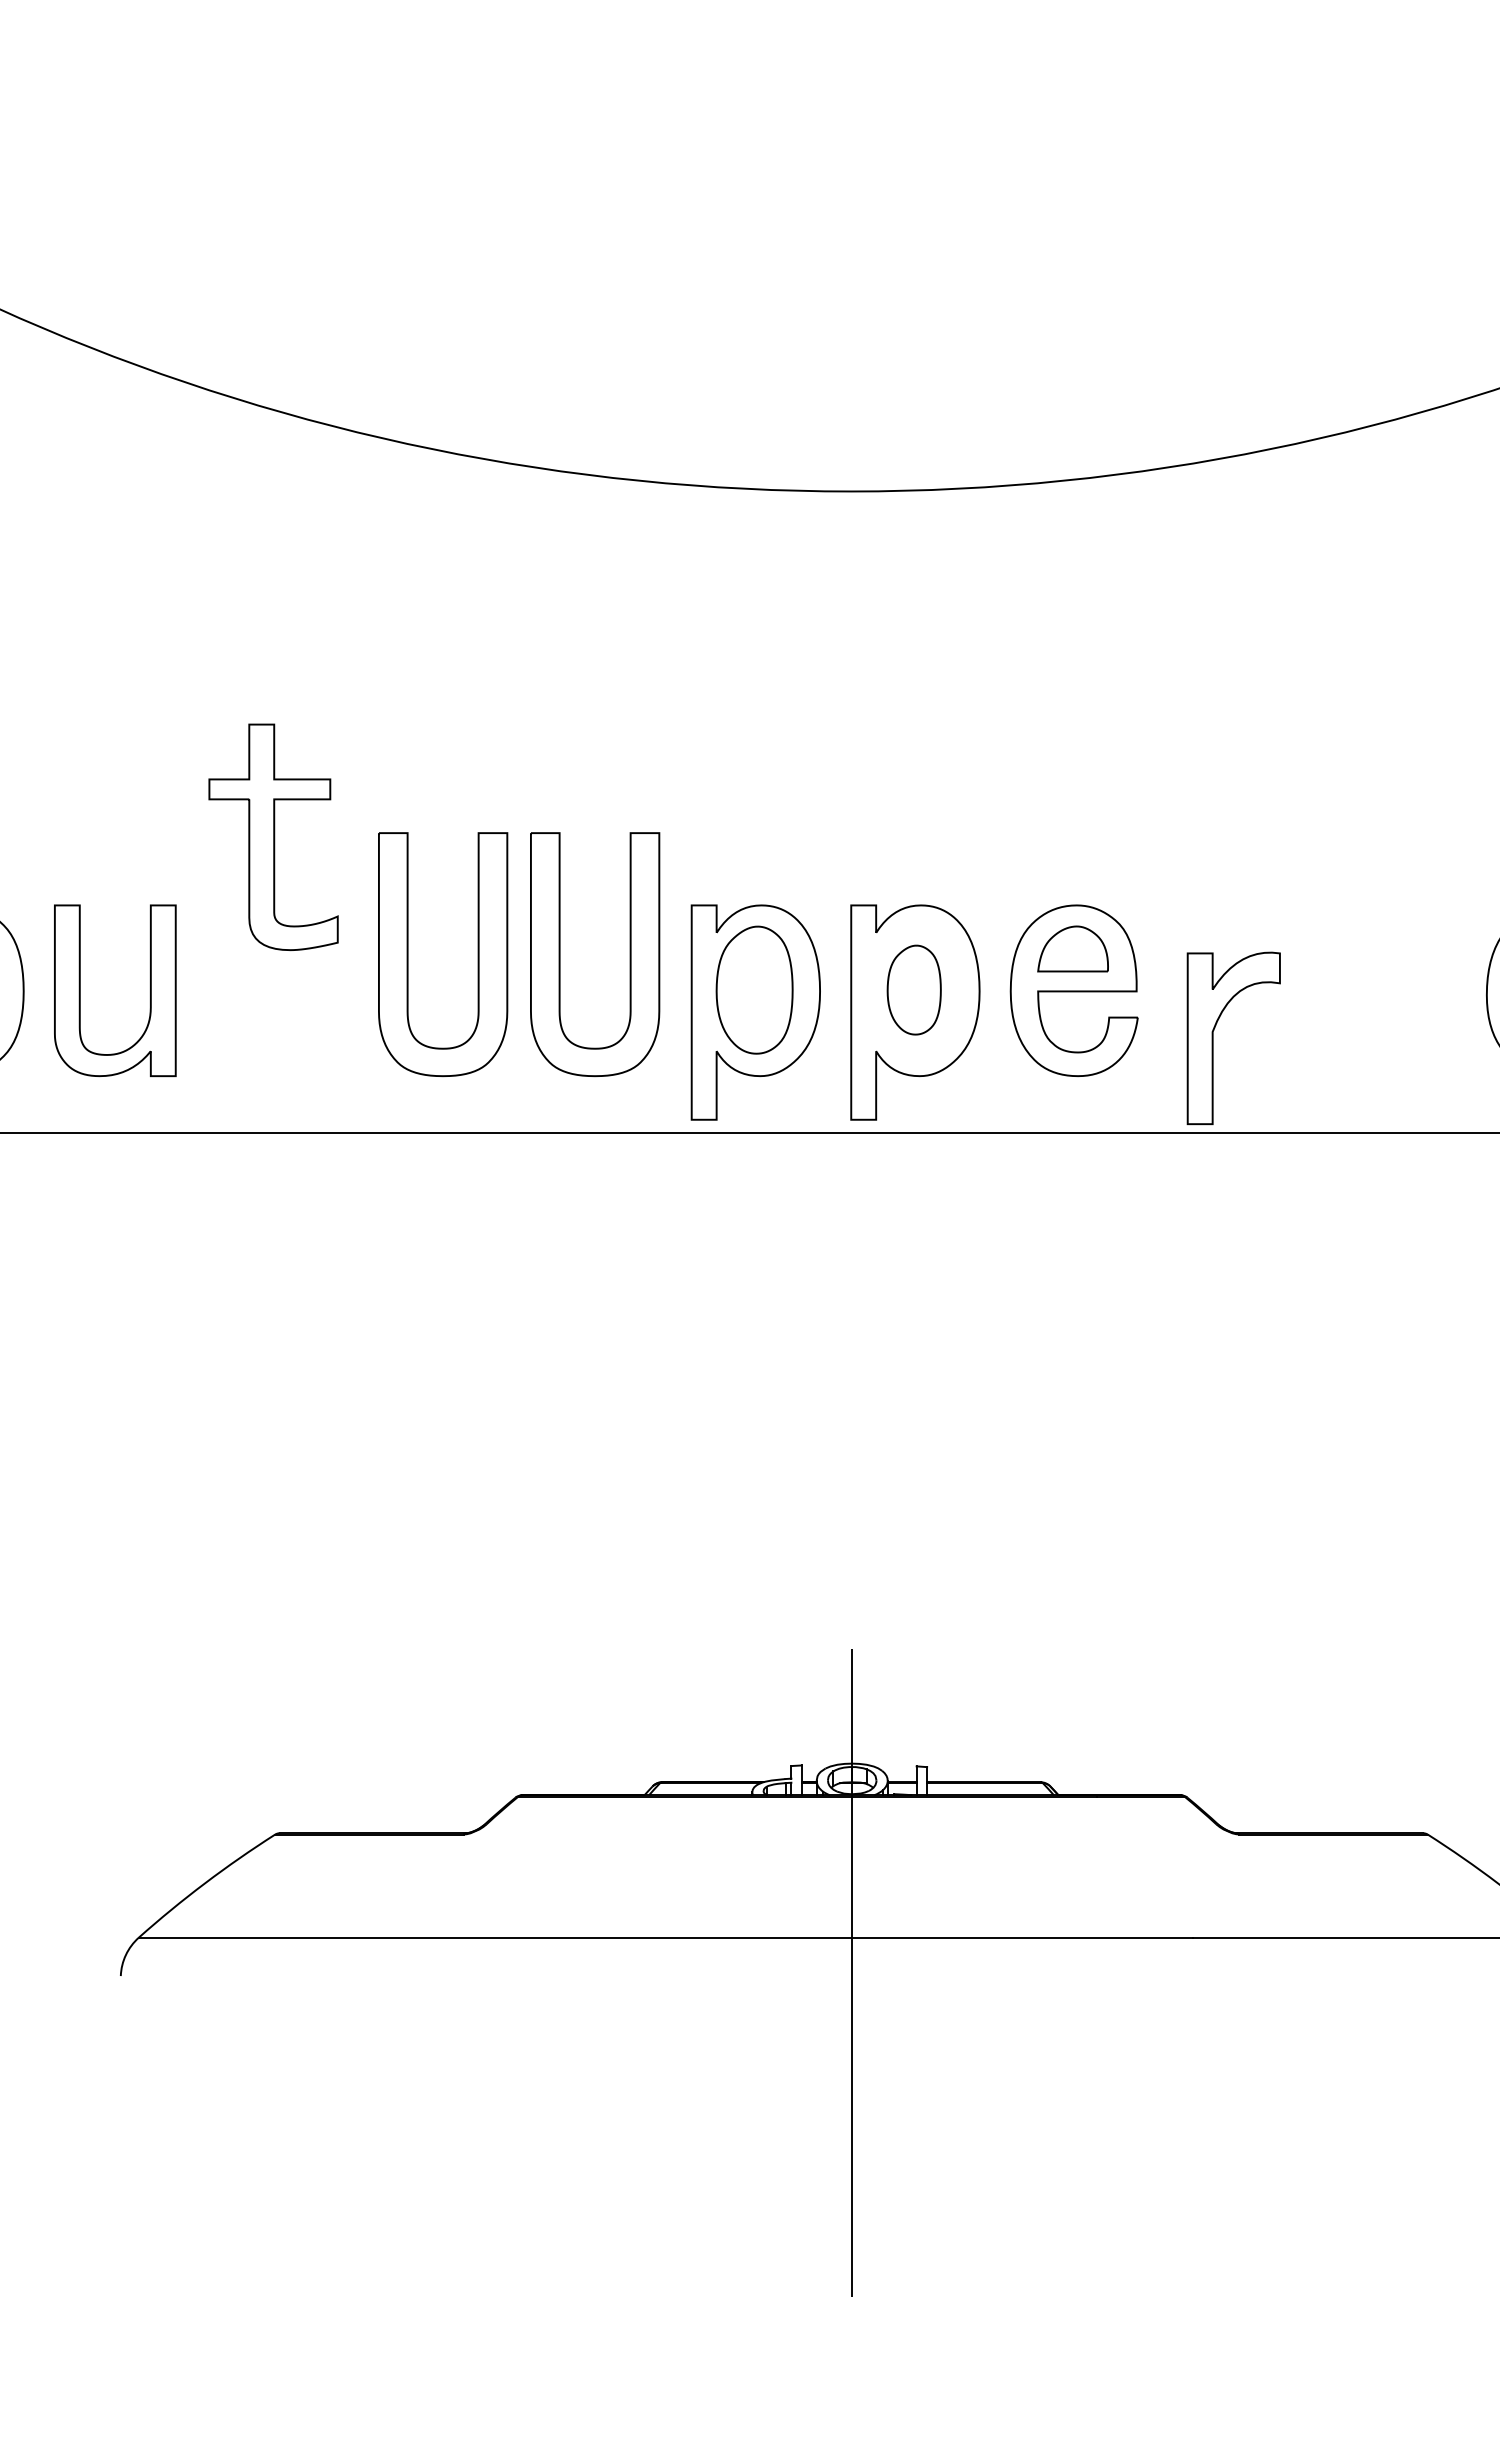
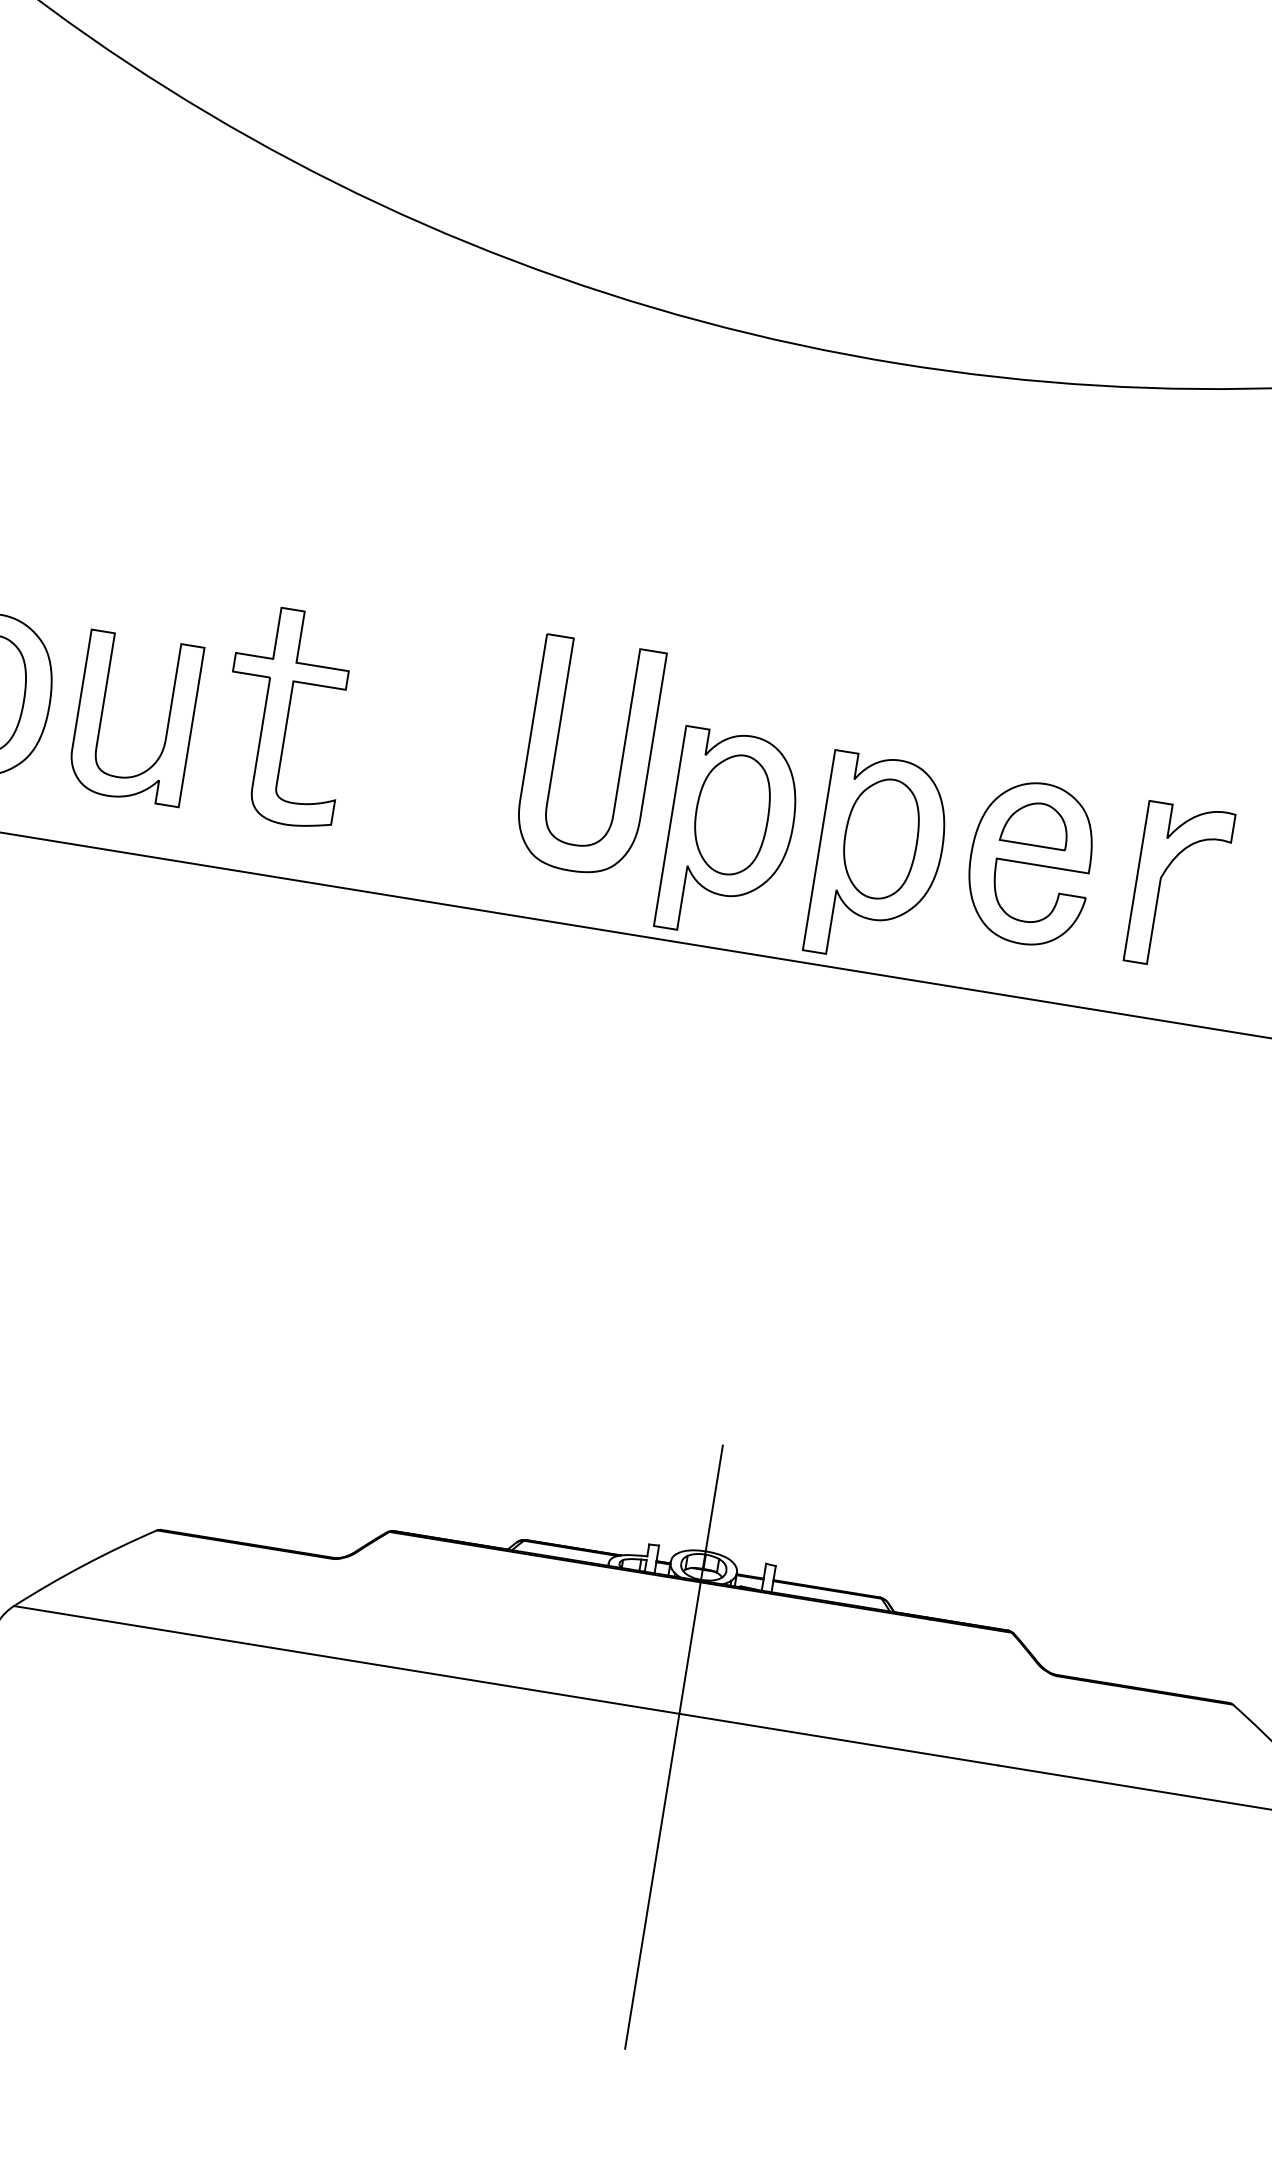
part: (273, 836) -> (287, 715), moved
part: (477, 954) -> (478, 739), removed
part: (914, 989) -> (881, 838), size x1.43
part: (1213, 1038) -> (1160, 884), moved

